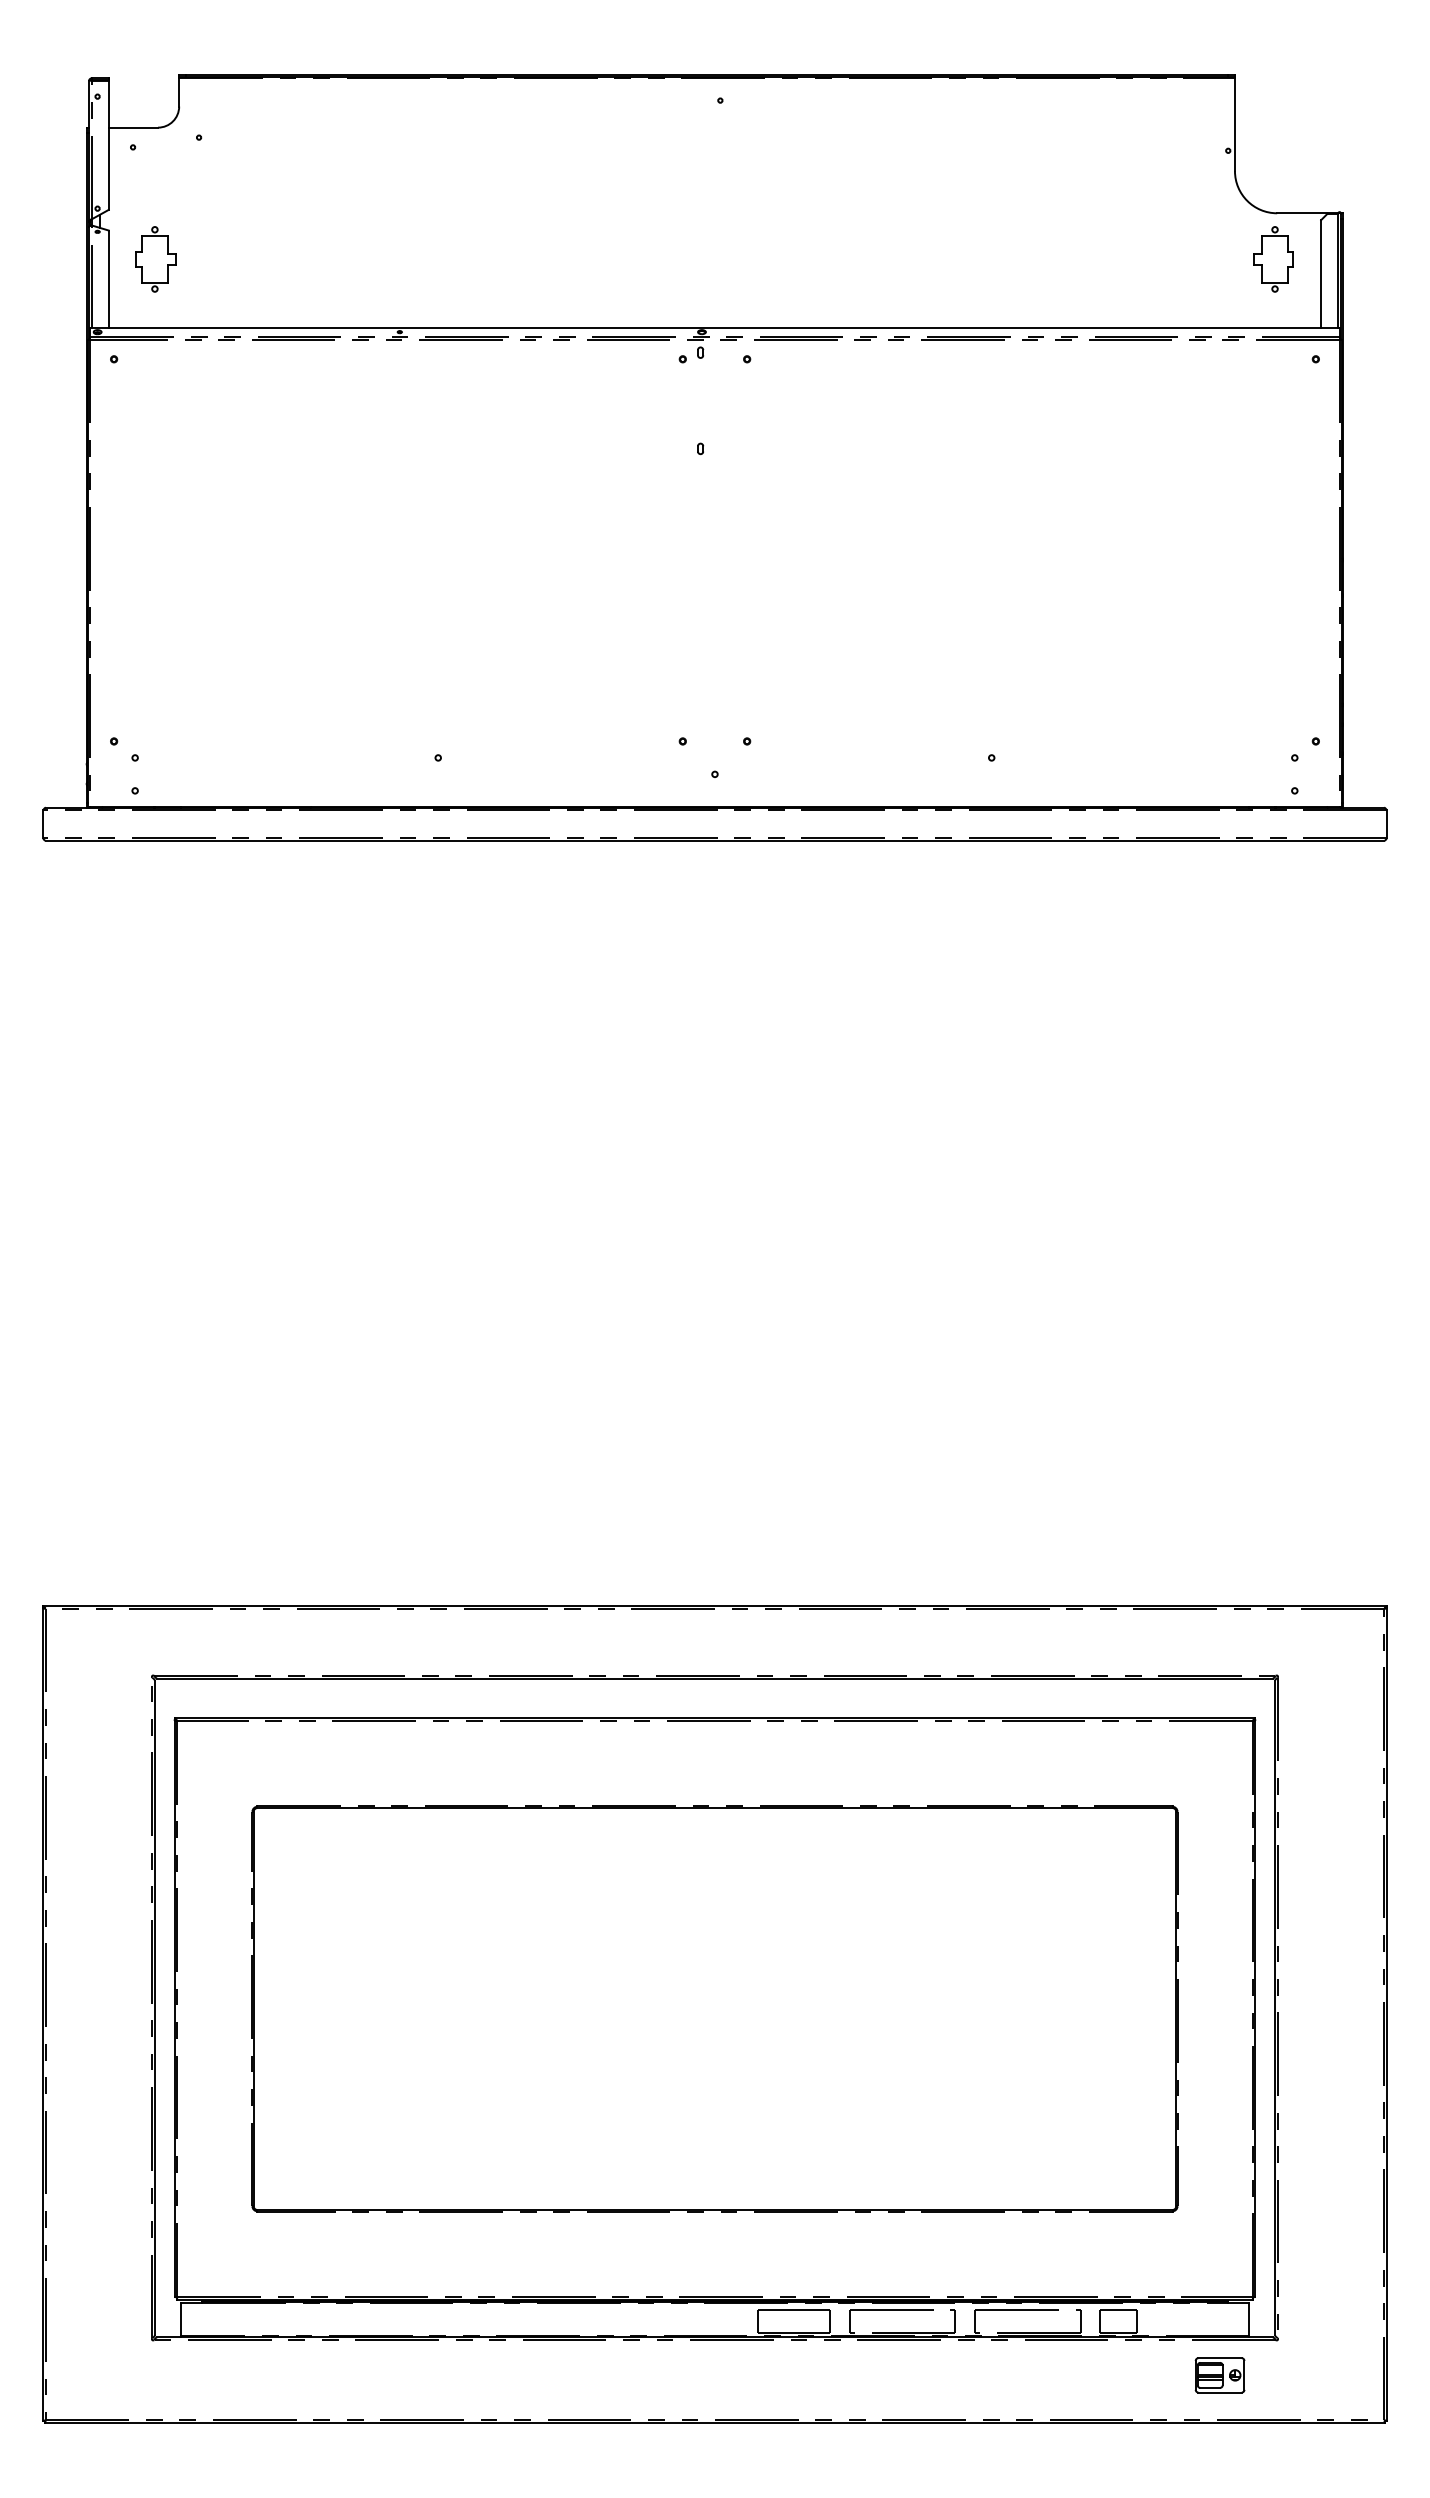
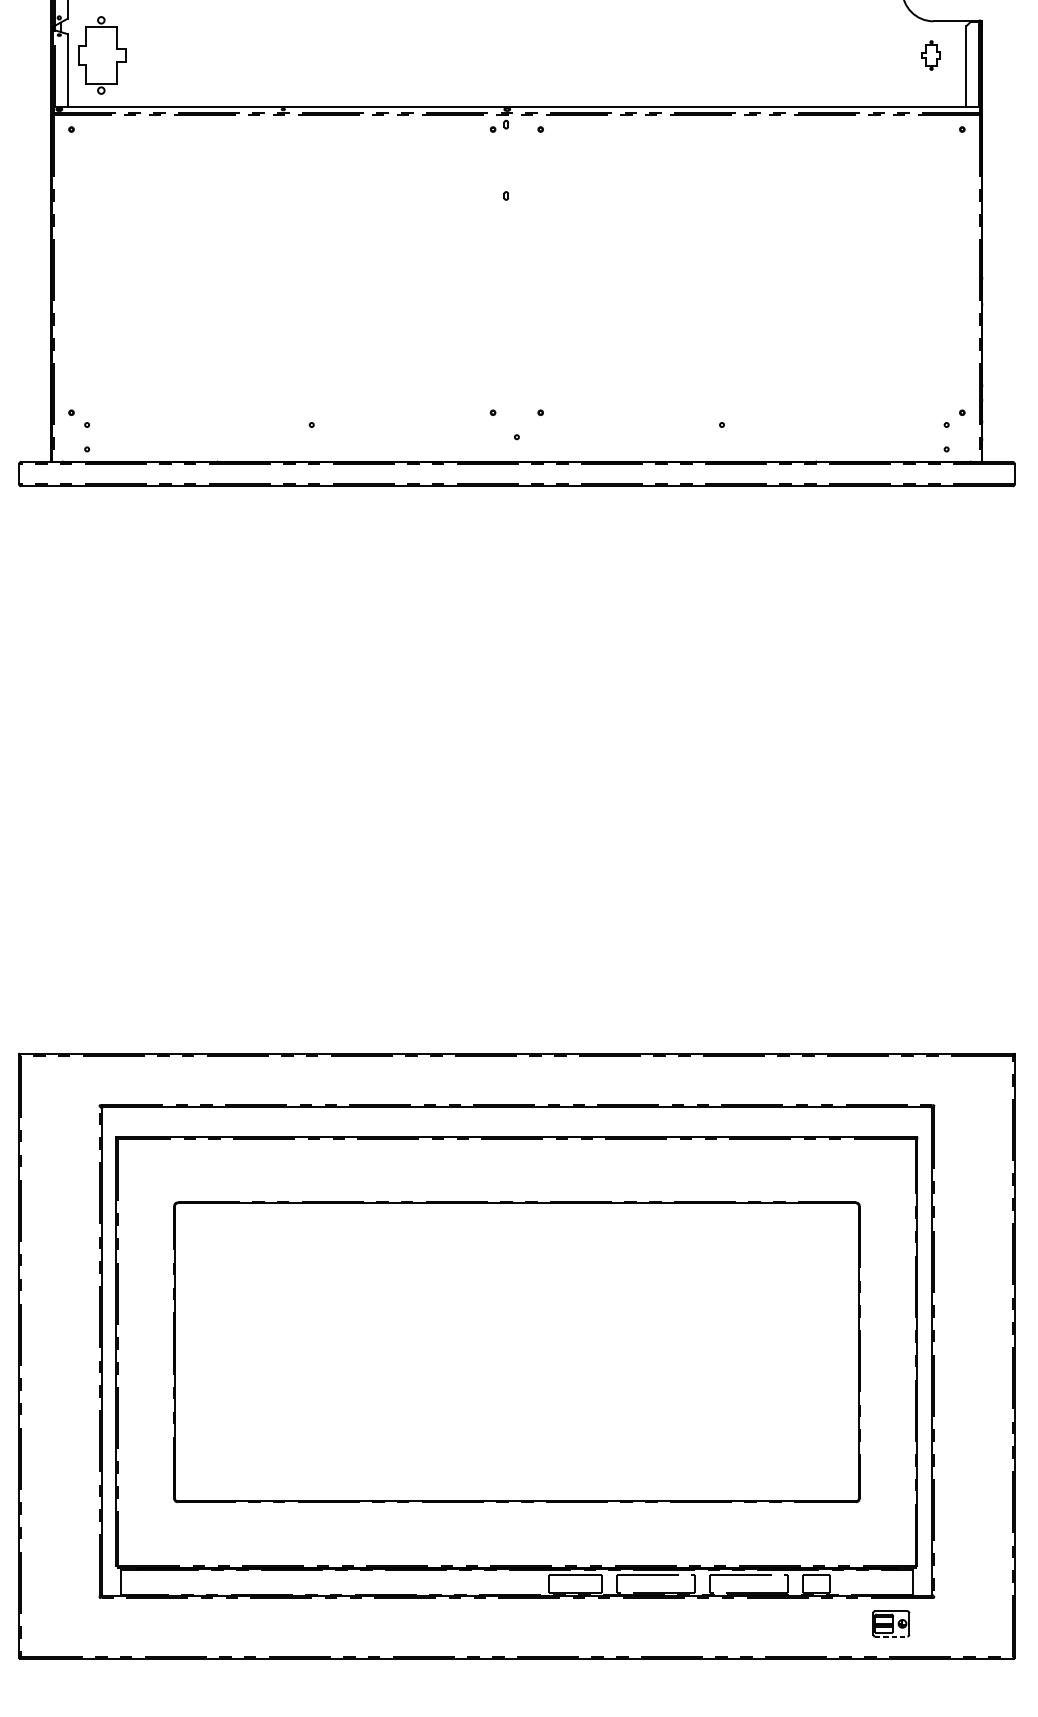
part: (155, 259) -> (102, 55), size x1.6
part: (1273, 259) -> (930, 55), size x0.6
line: (1220, 2392) -> (891, 1636), solid -> dashed

